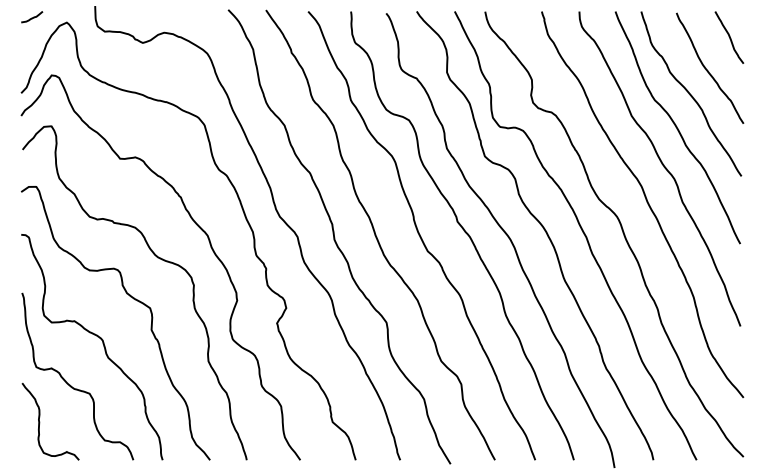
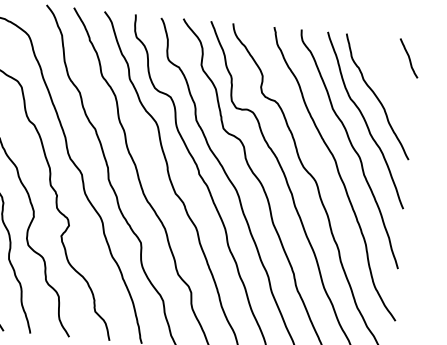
curve: (707, 69) -> (391, 80), removed

